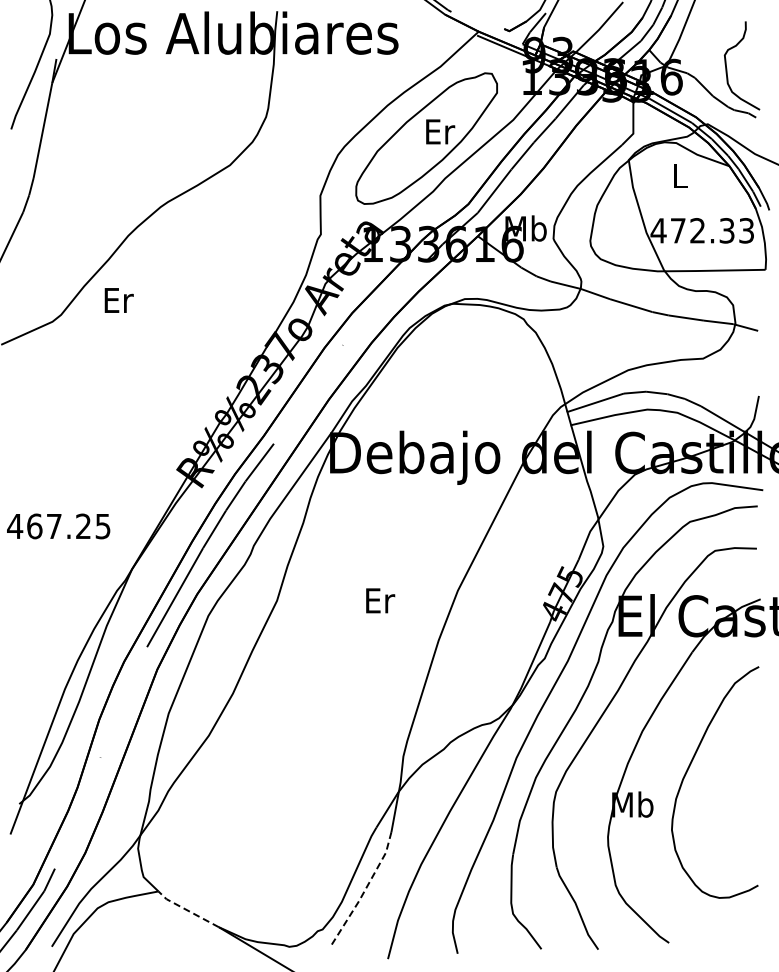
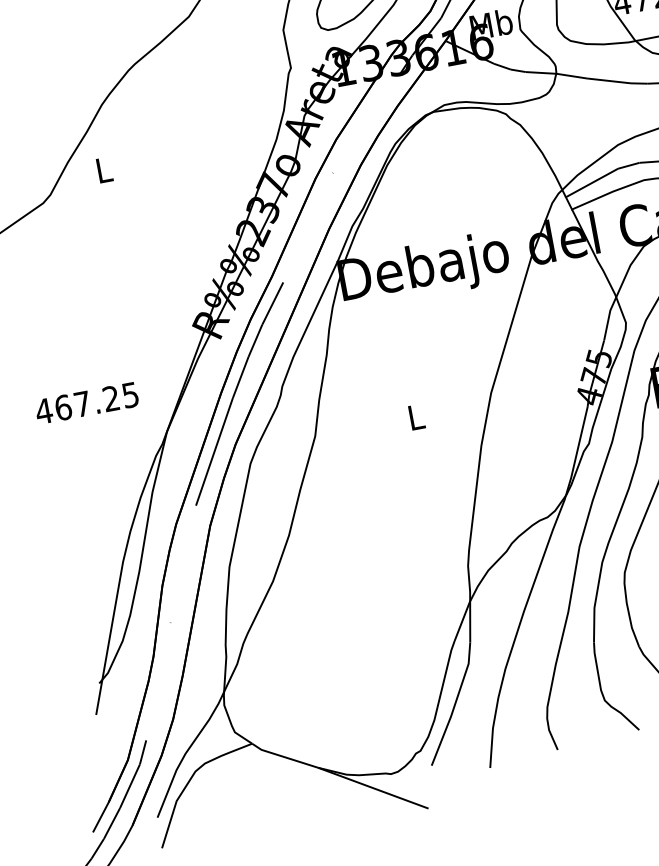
text: (118, 300) -> (104, 170), Er -> L
text: (380, 600) -> (416, 416), Er -> L
line: (364, 890) -> (454, 704), dashed -> solid
line: (186, 909) -> (283, 756), dashed -> solid

